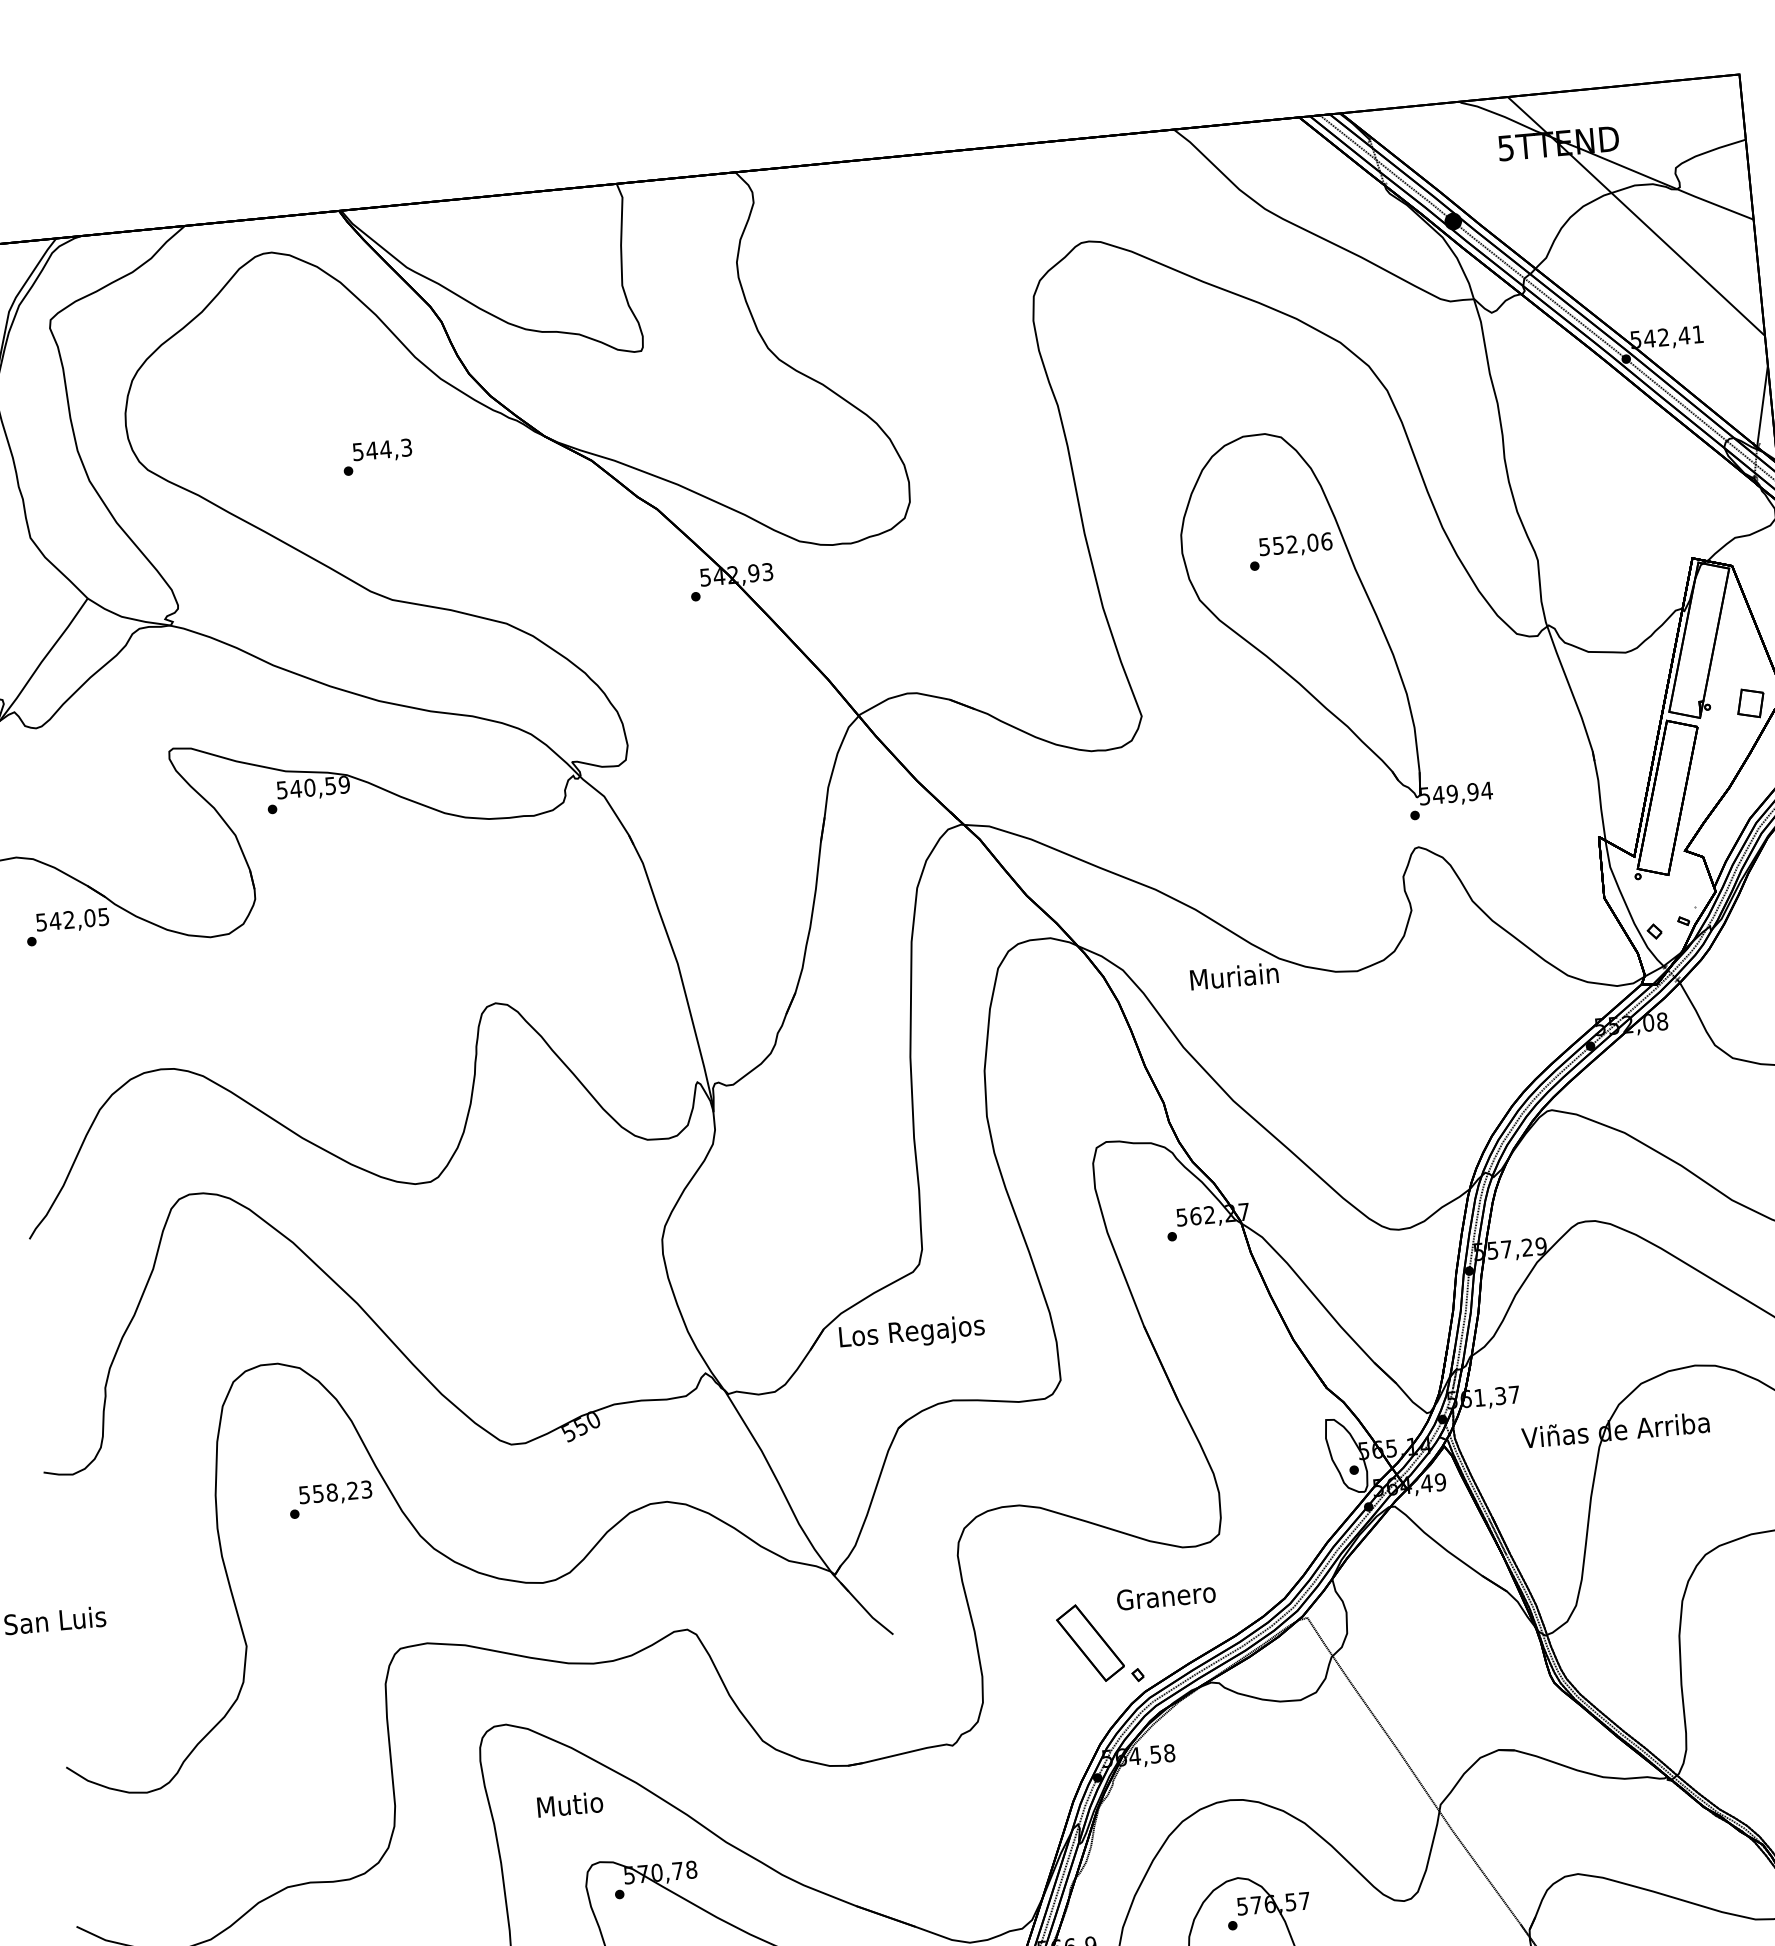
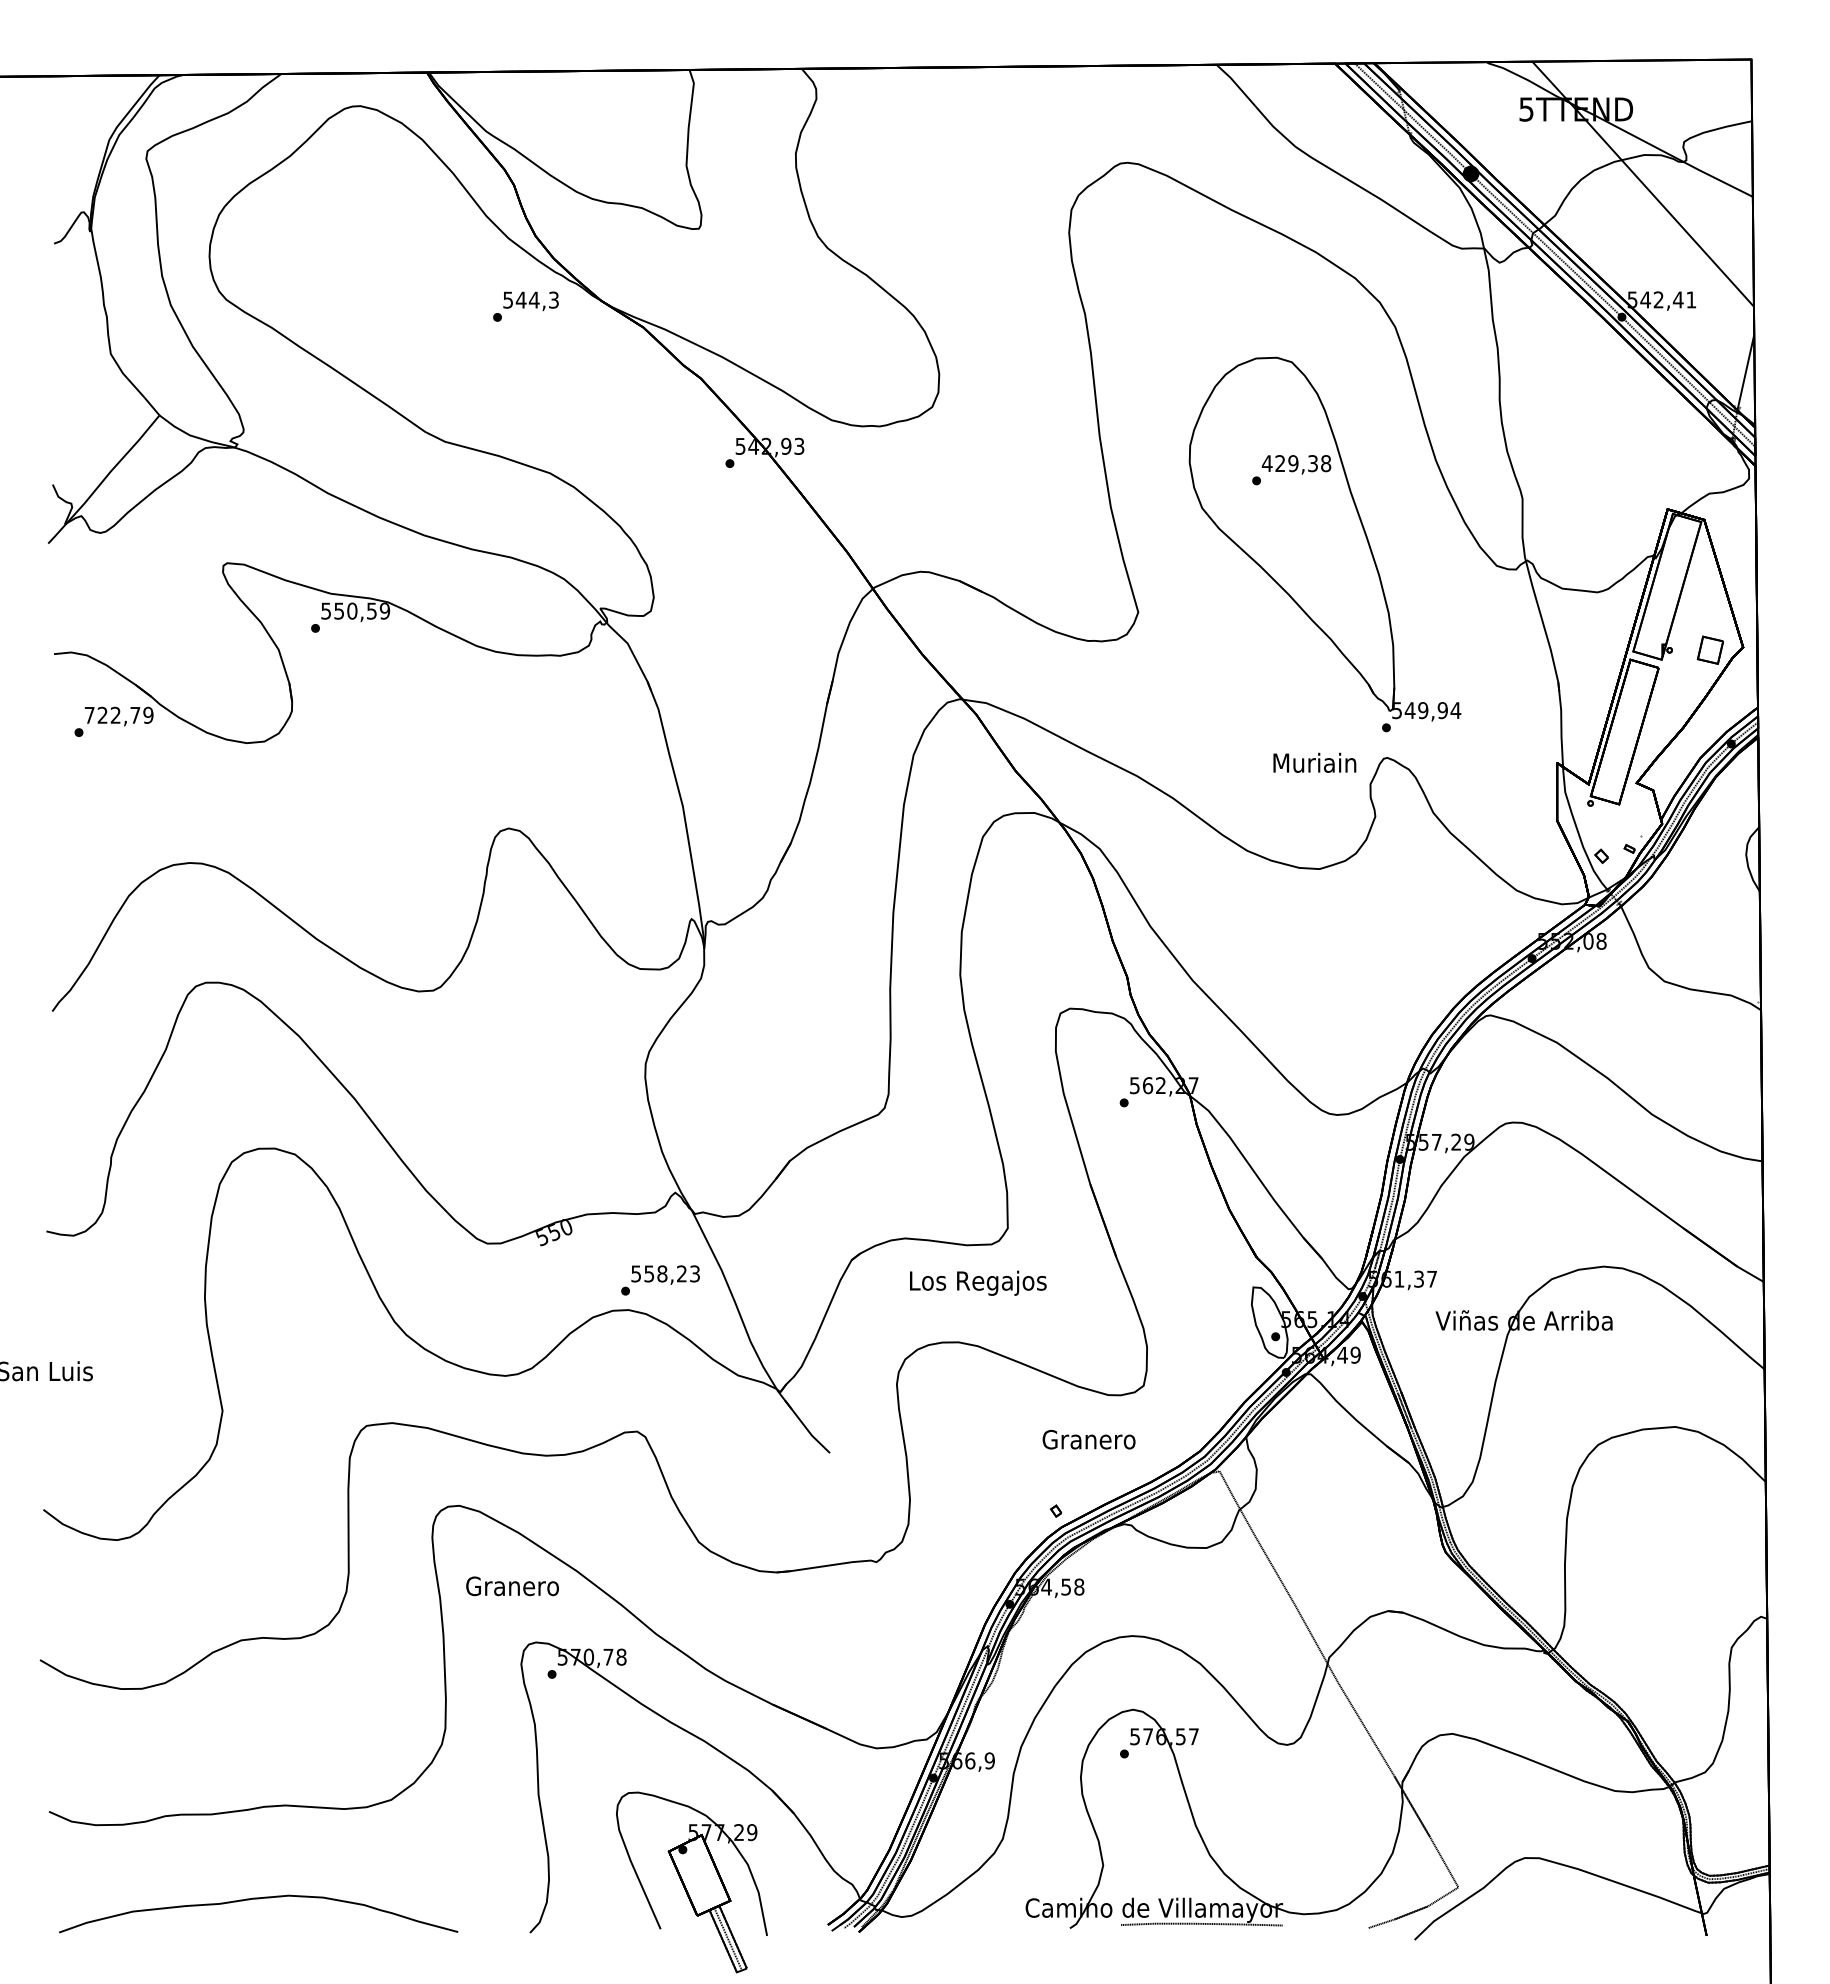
text: (377, 457) -> (525, 306), moved
text: (1295, 544) -> (1296, 463), 552,06 -> 429,38
text: (295, 788) -> (338, 610), 540,59 -> 550,59
text: (72, 918) -> (118, 714), 542,05 -> 722,79
text: (1234, 976) -> (1314, 762), moved
text: (912, 1332) -> (978, 1282), moved
text: (330, 1499) -> (660, 1280), moved
part: (1089, 1643) -> (1013, 1477), removed
text: (569, 1805) -> (512, 1586), Mutio -> Granero

